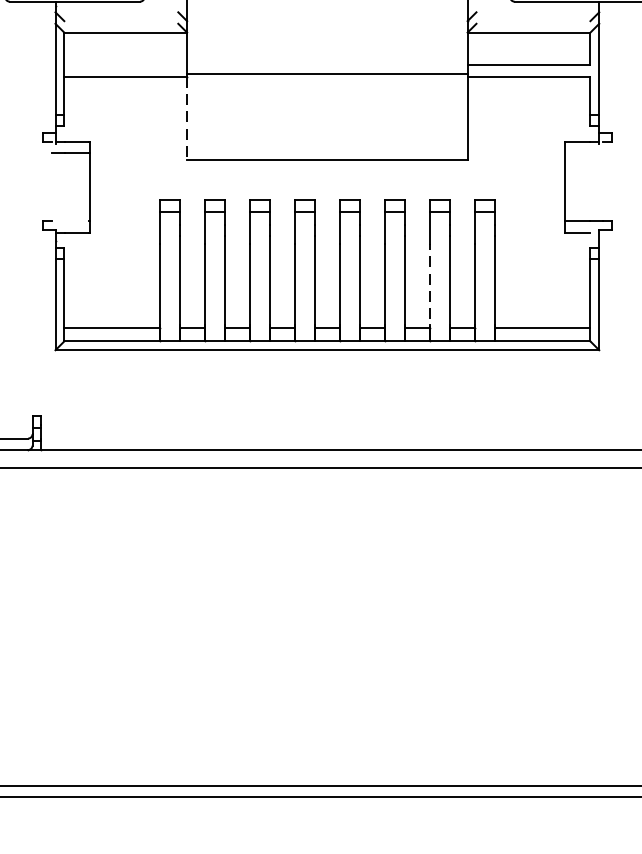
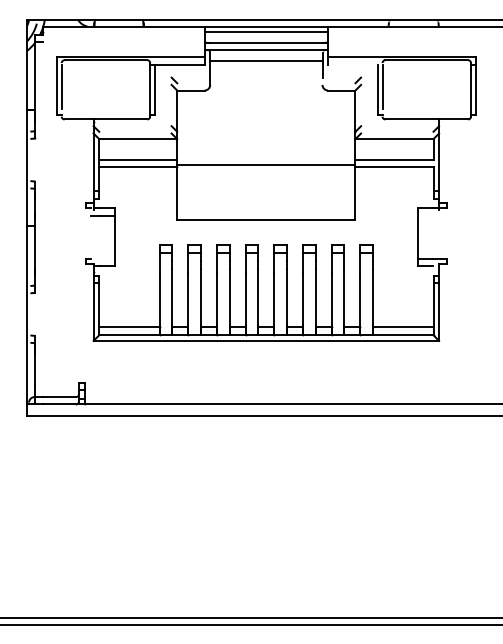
line: (126, 64) -> (138, 159), added
line: (187, 118) -> (177, 193), dashed -> solid
line: (429, 289) -> (331, 302), dashed -> solid

